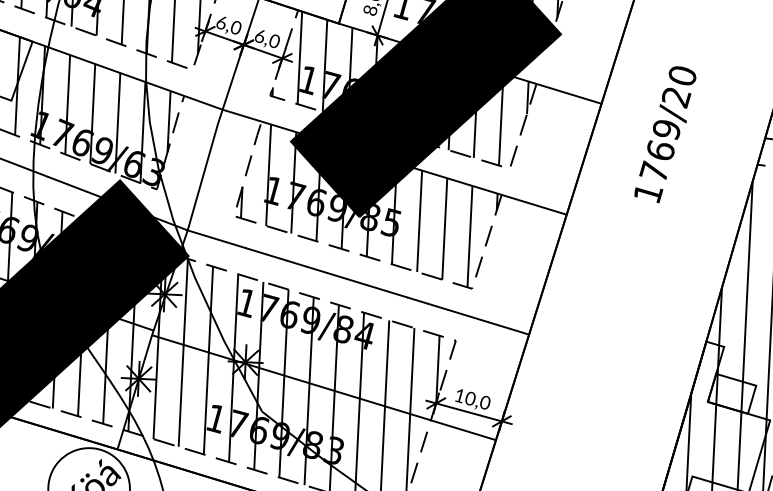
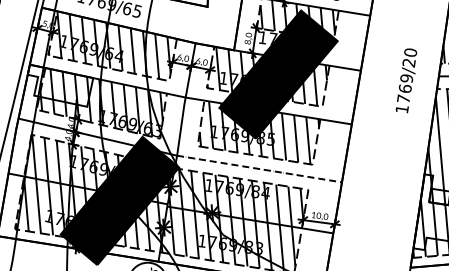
text: (665, 133) -> (406, 80), moved
line: (360, 283) -> (260, 169), solid -> dashed

